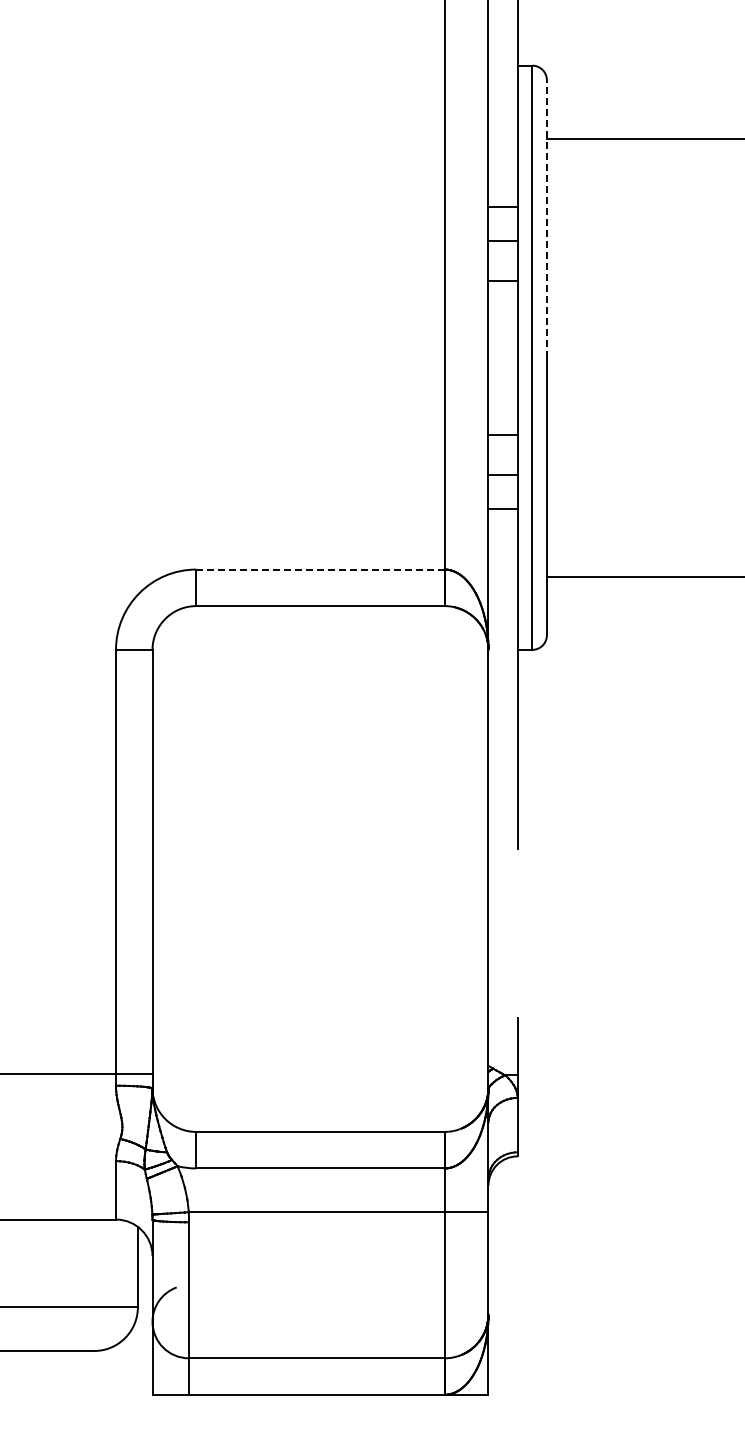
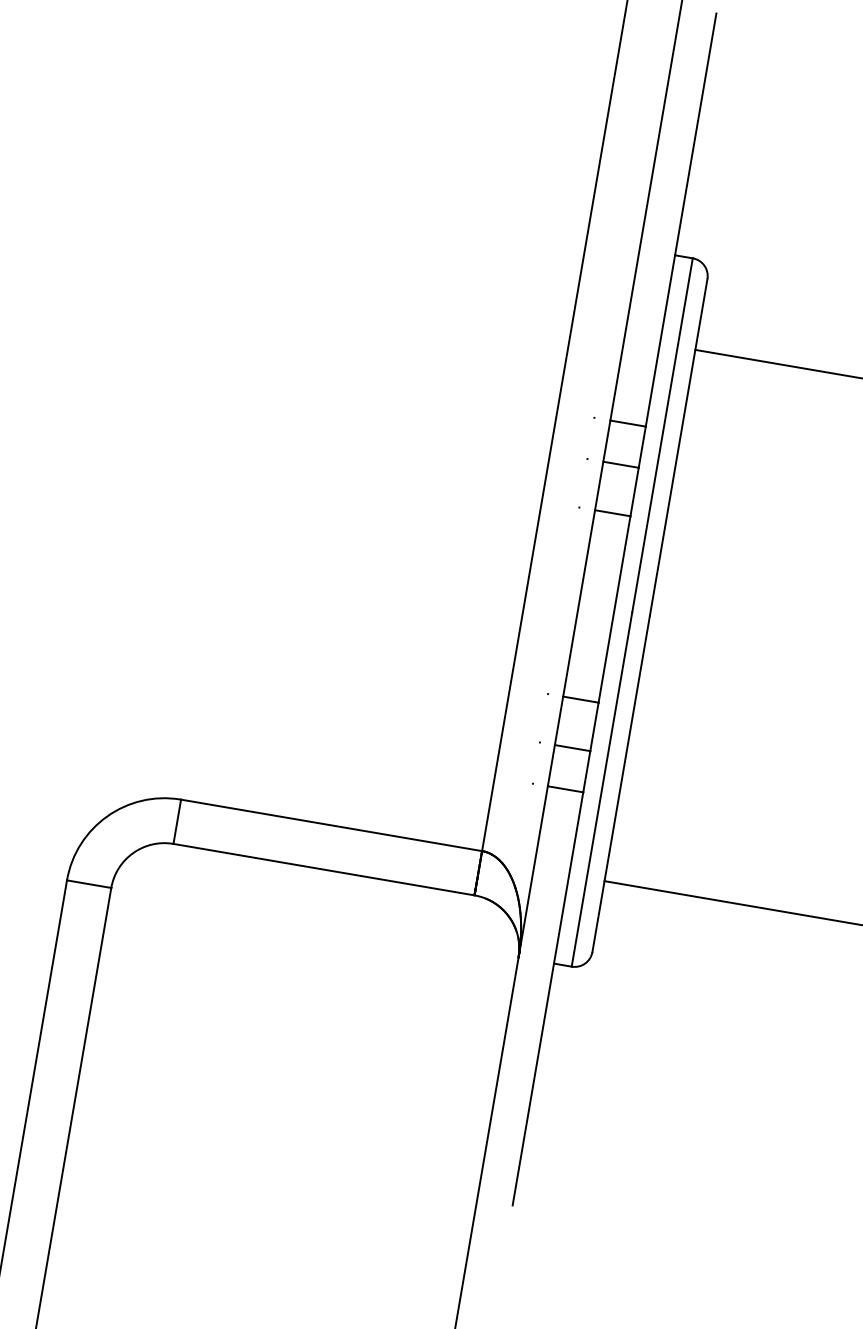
line: (546, 219) -> (678, 447), dashed -> solid
line: (320, 569) -> (331, 825), dashed -> solid

